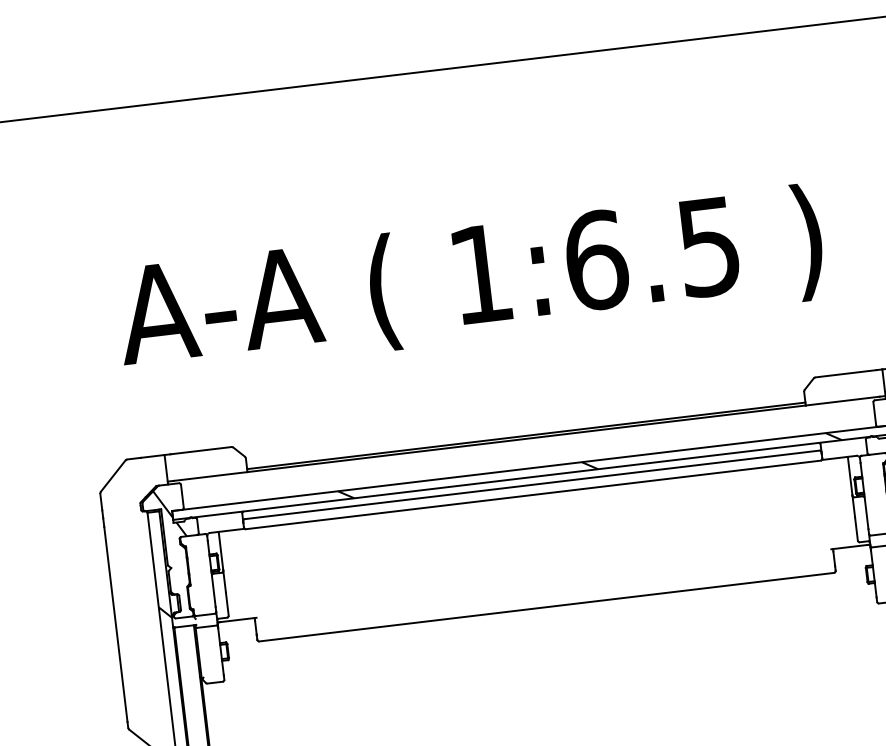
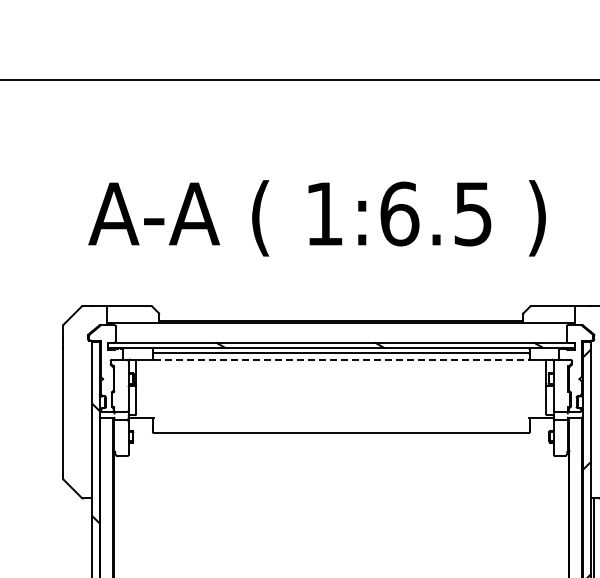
line: (533, 494) -> (341, 359), solid -> dashed
hatch: (170, 512) -> (106, 343), removed

